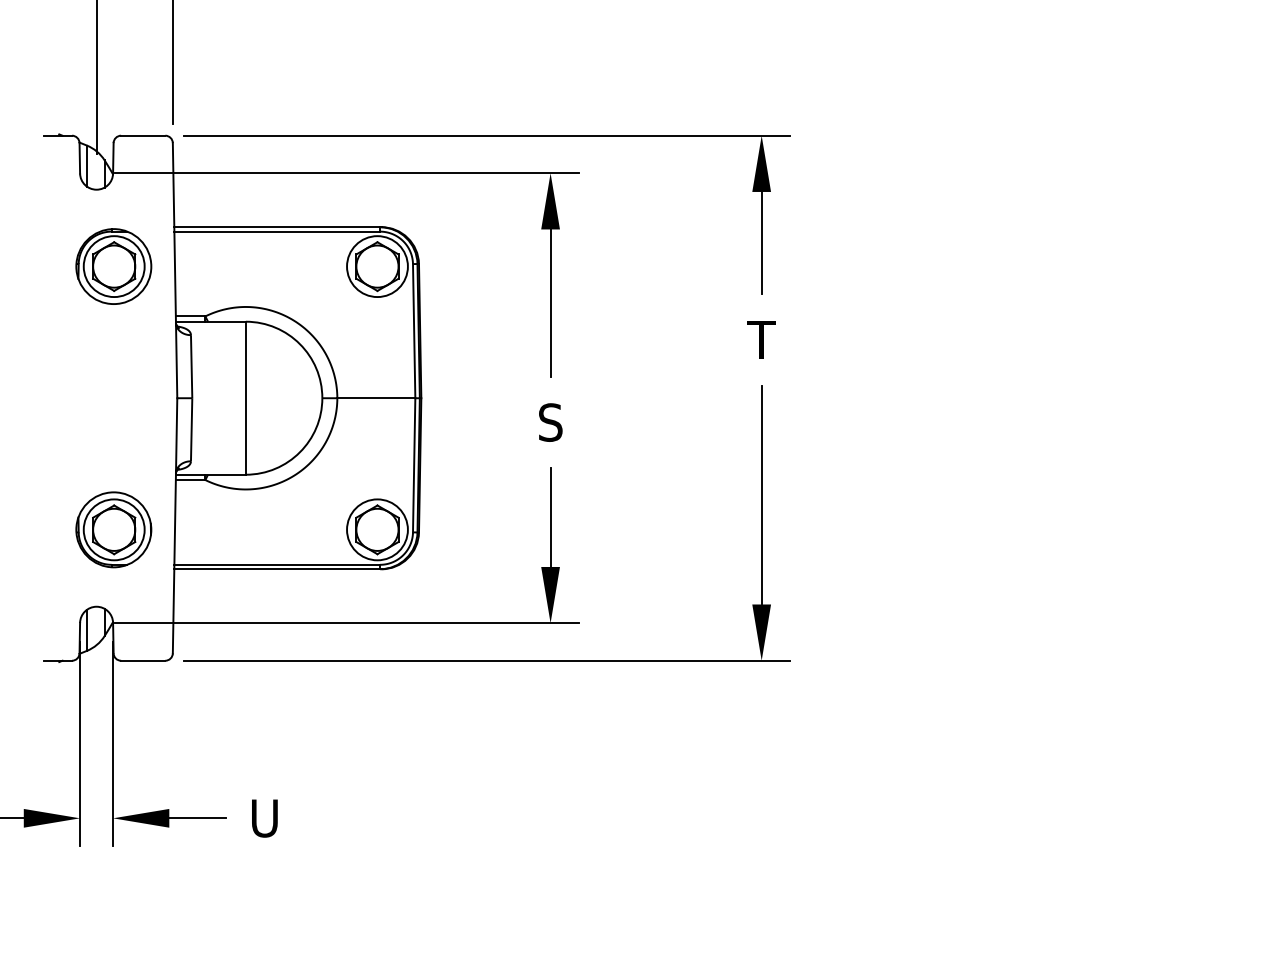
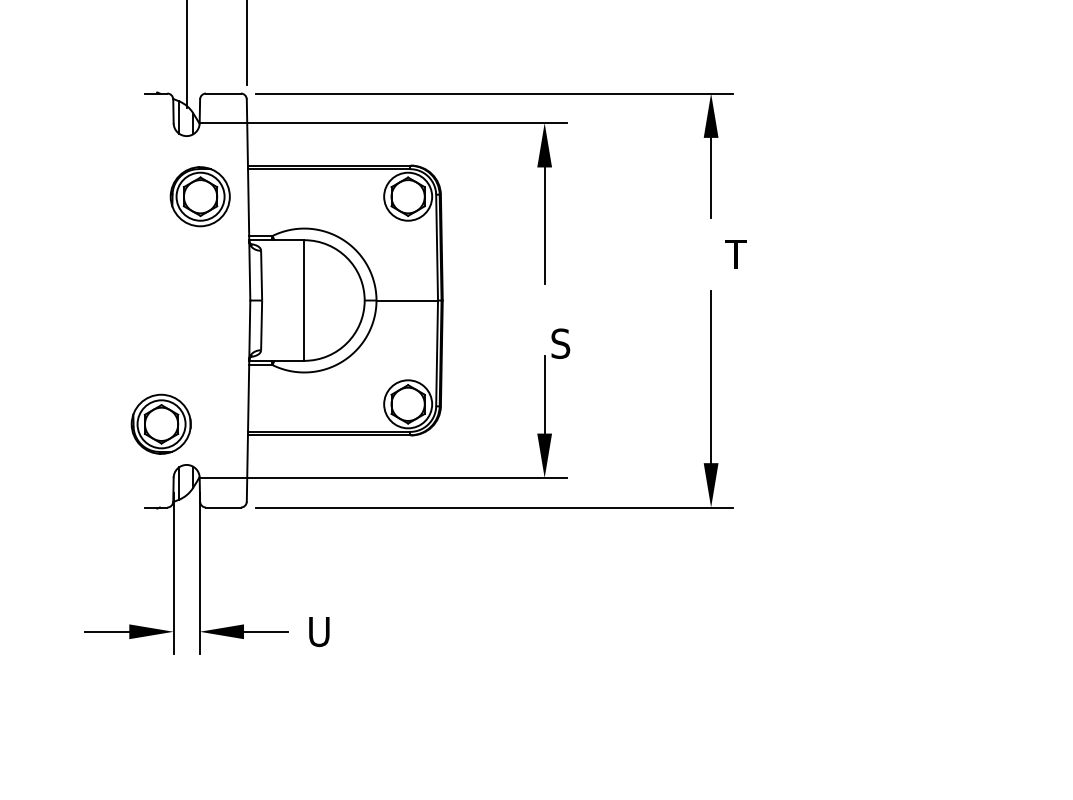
text: (760, 339) -> (735, 254), moved
text: (550, 422) -> (560, 343), moved
part: (112, 528) -> (160, 423), moved

